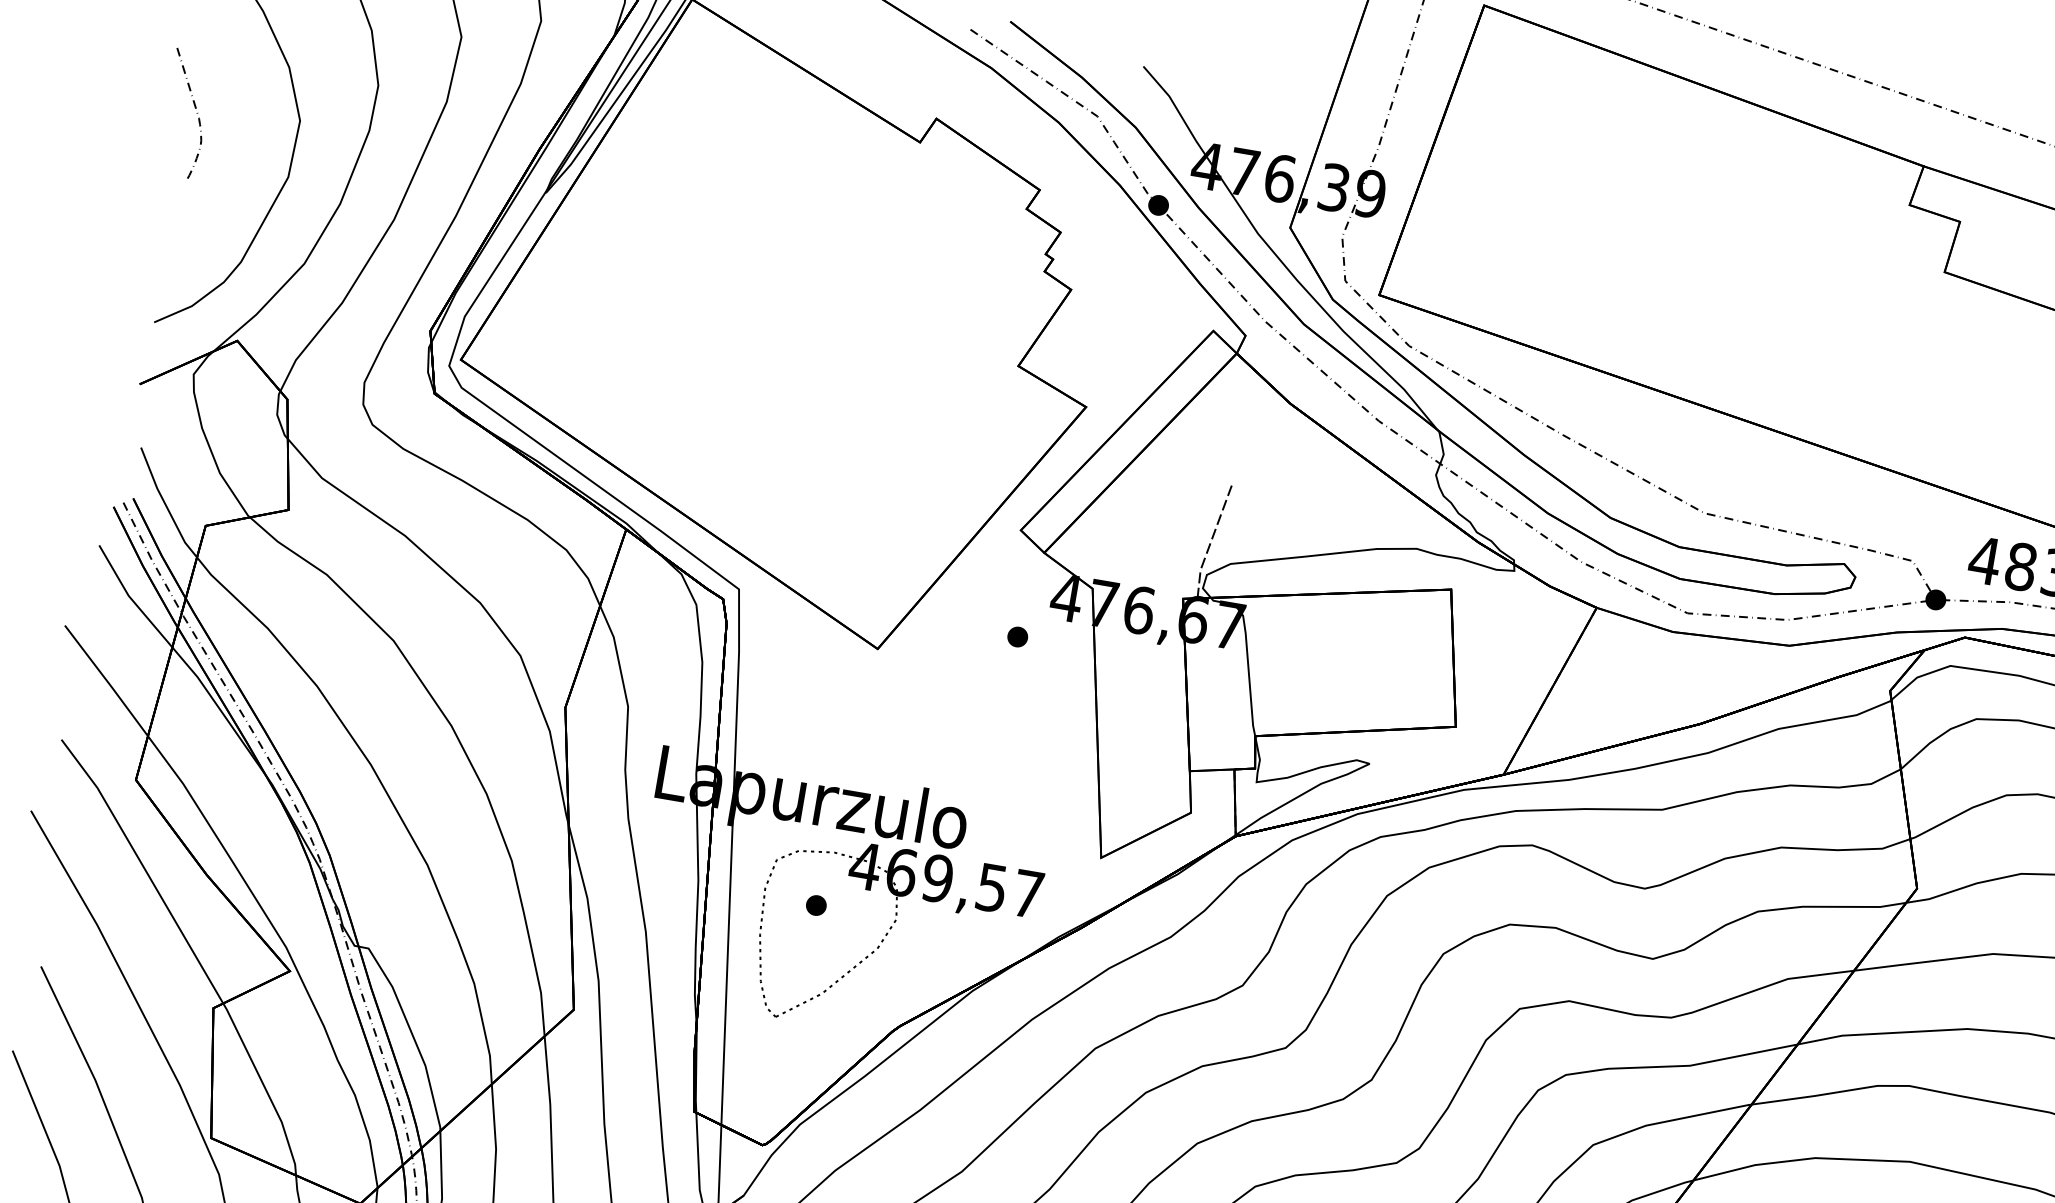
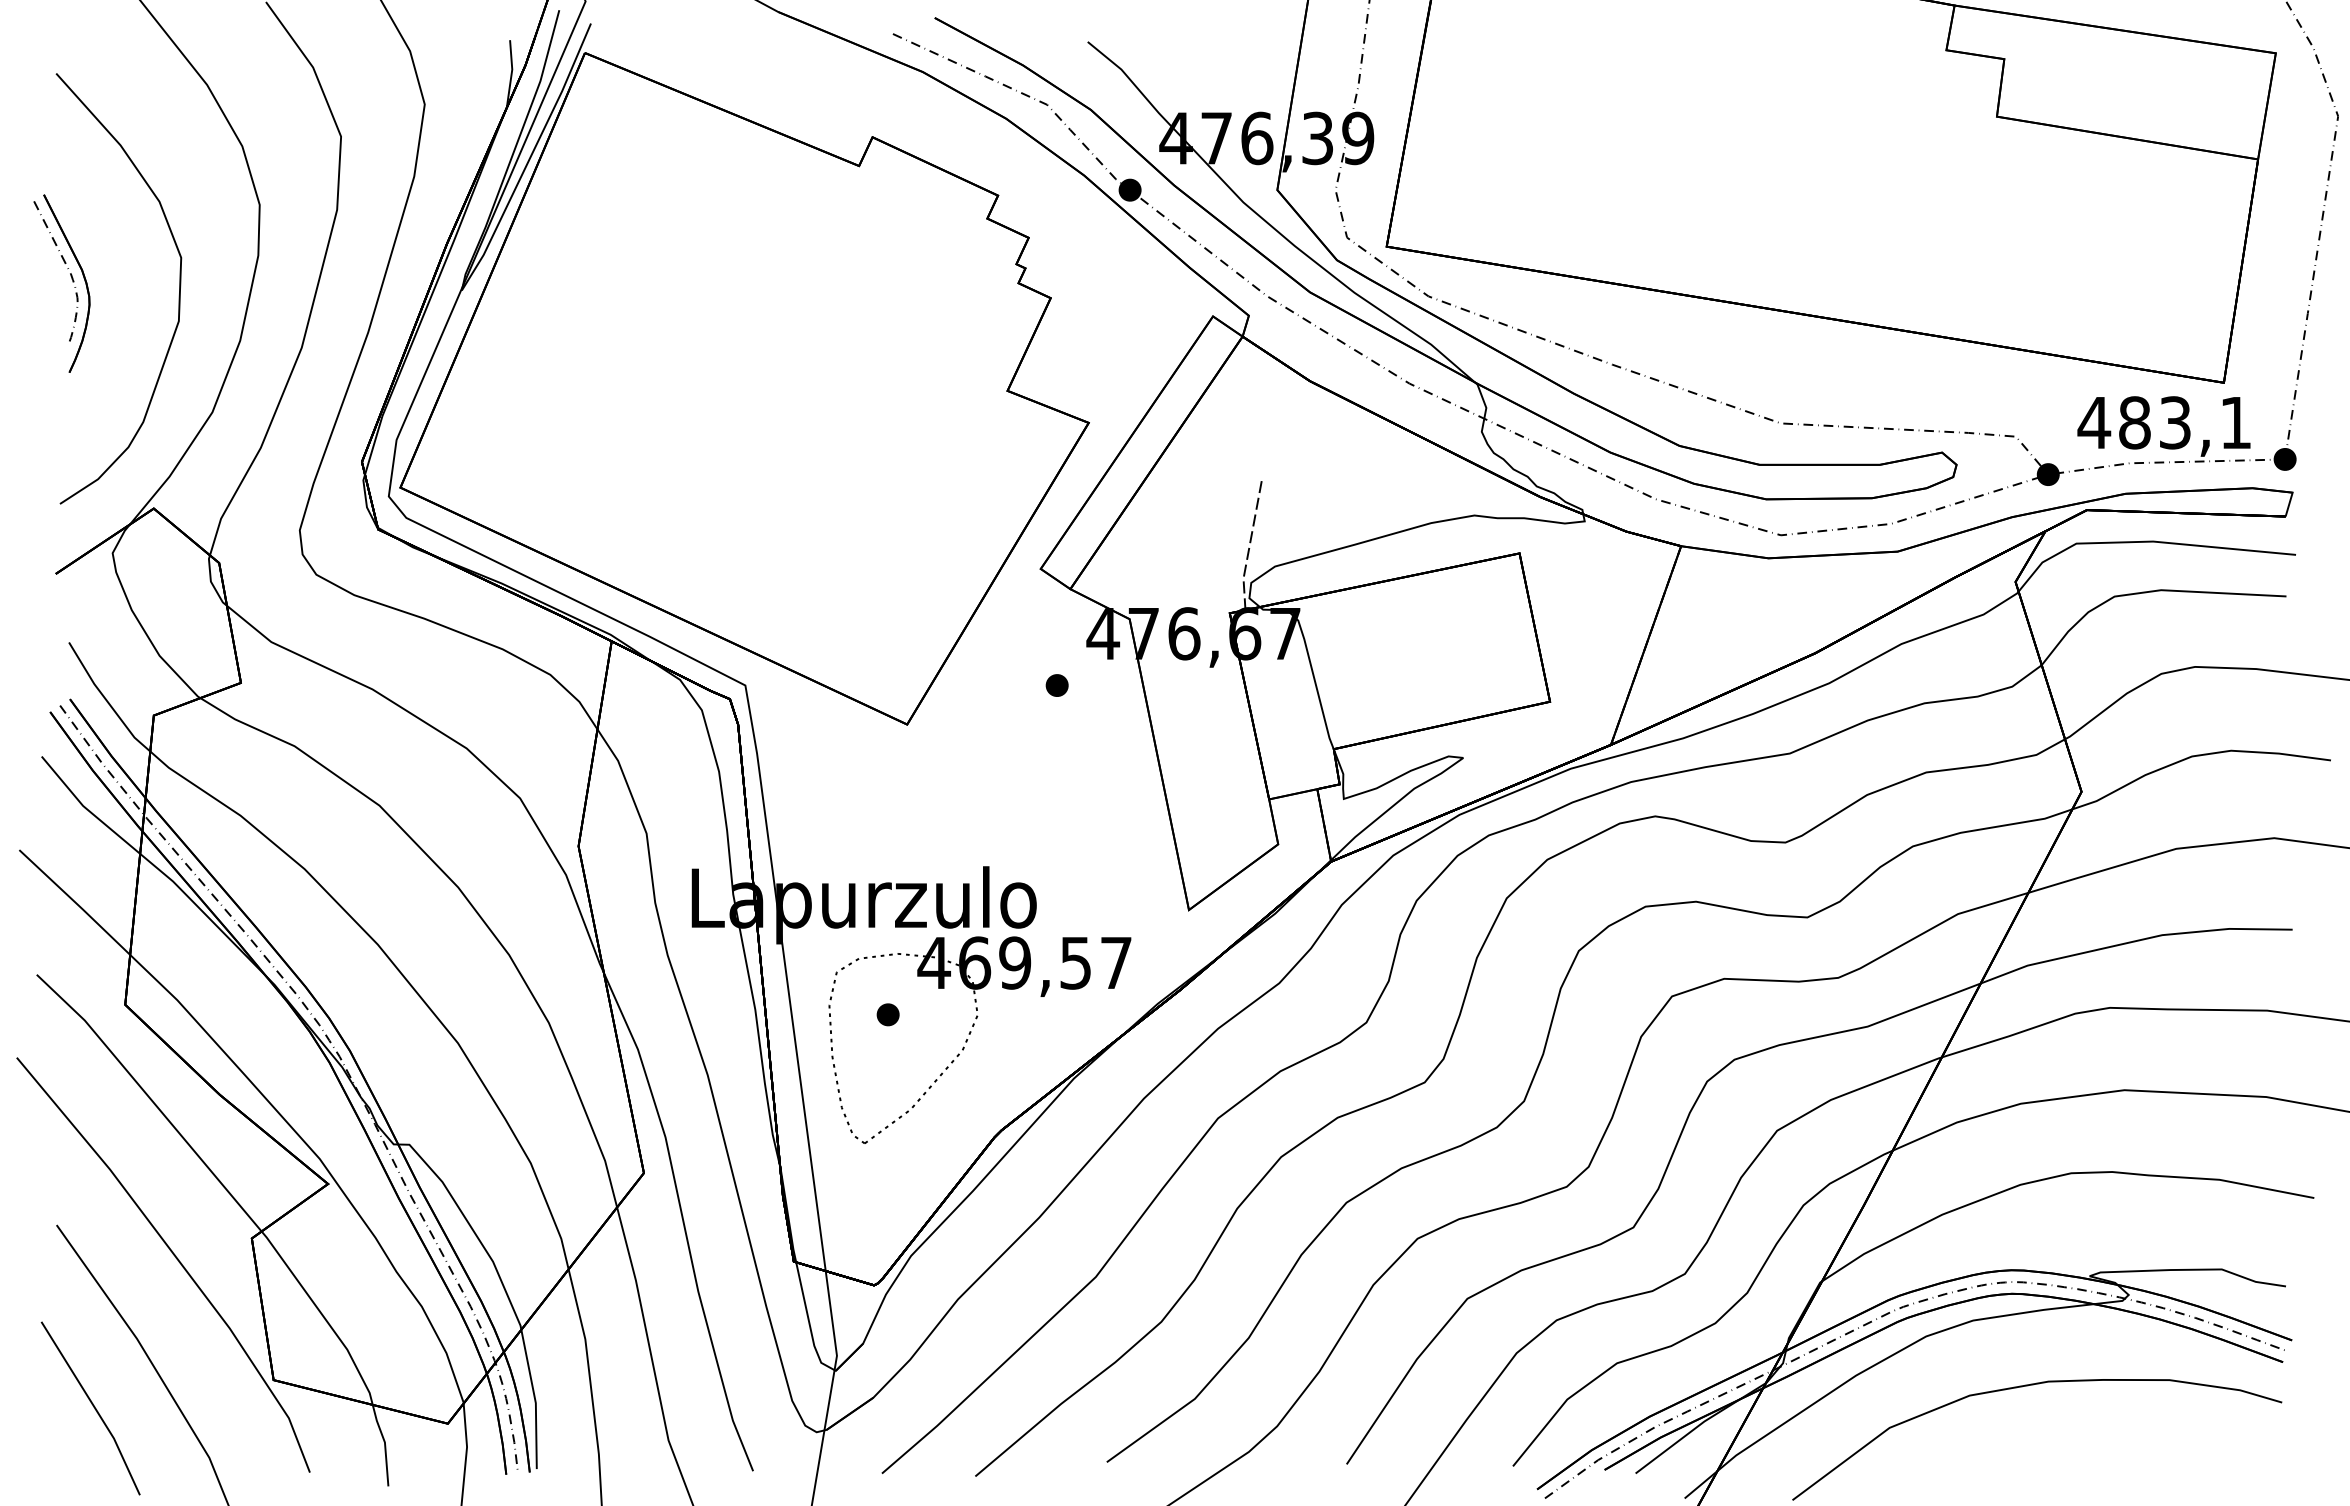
part: (209, 124) -> (83, 278), added

